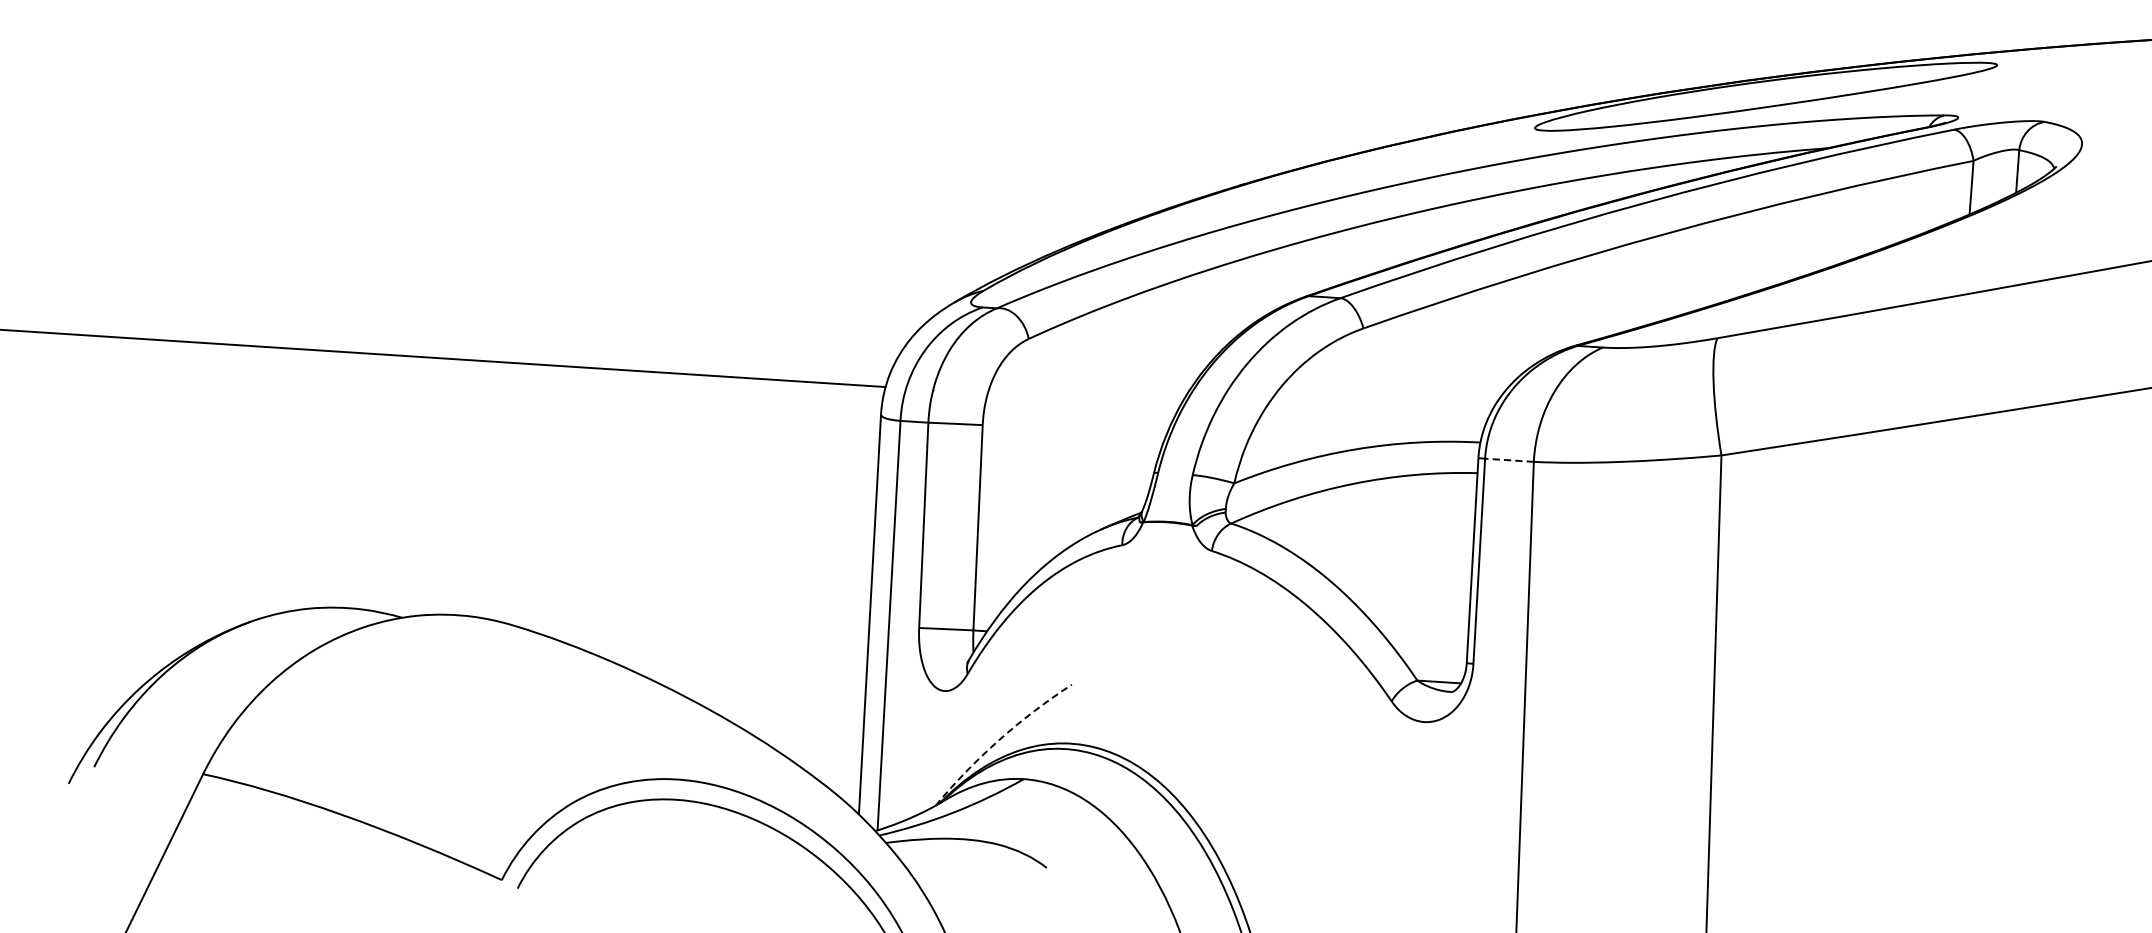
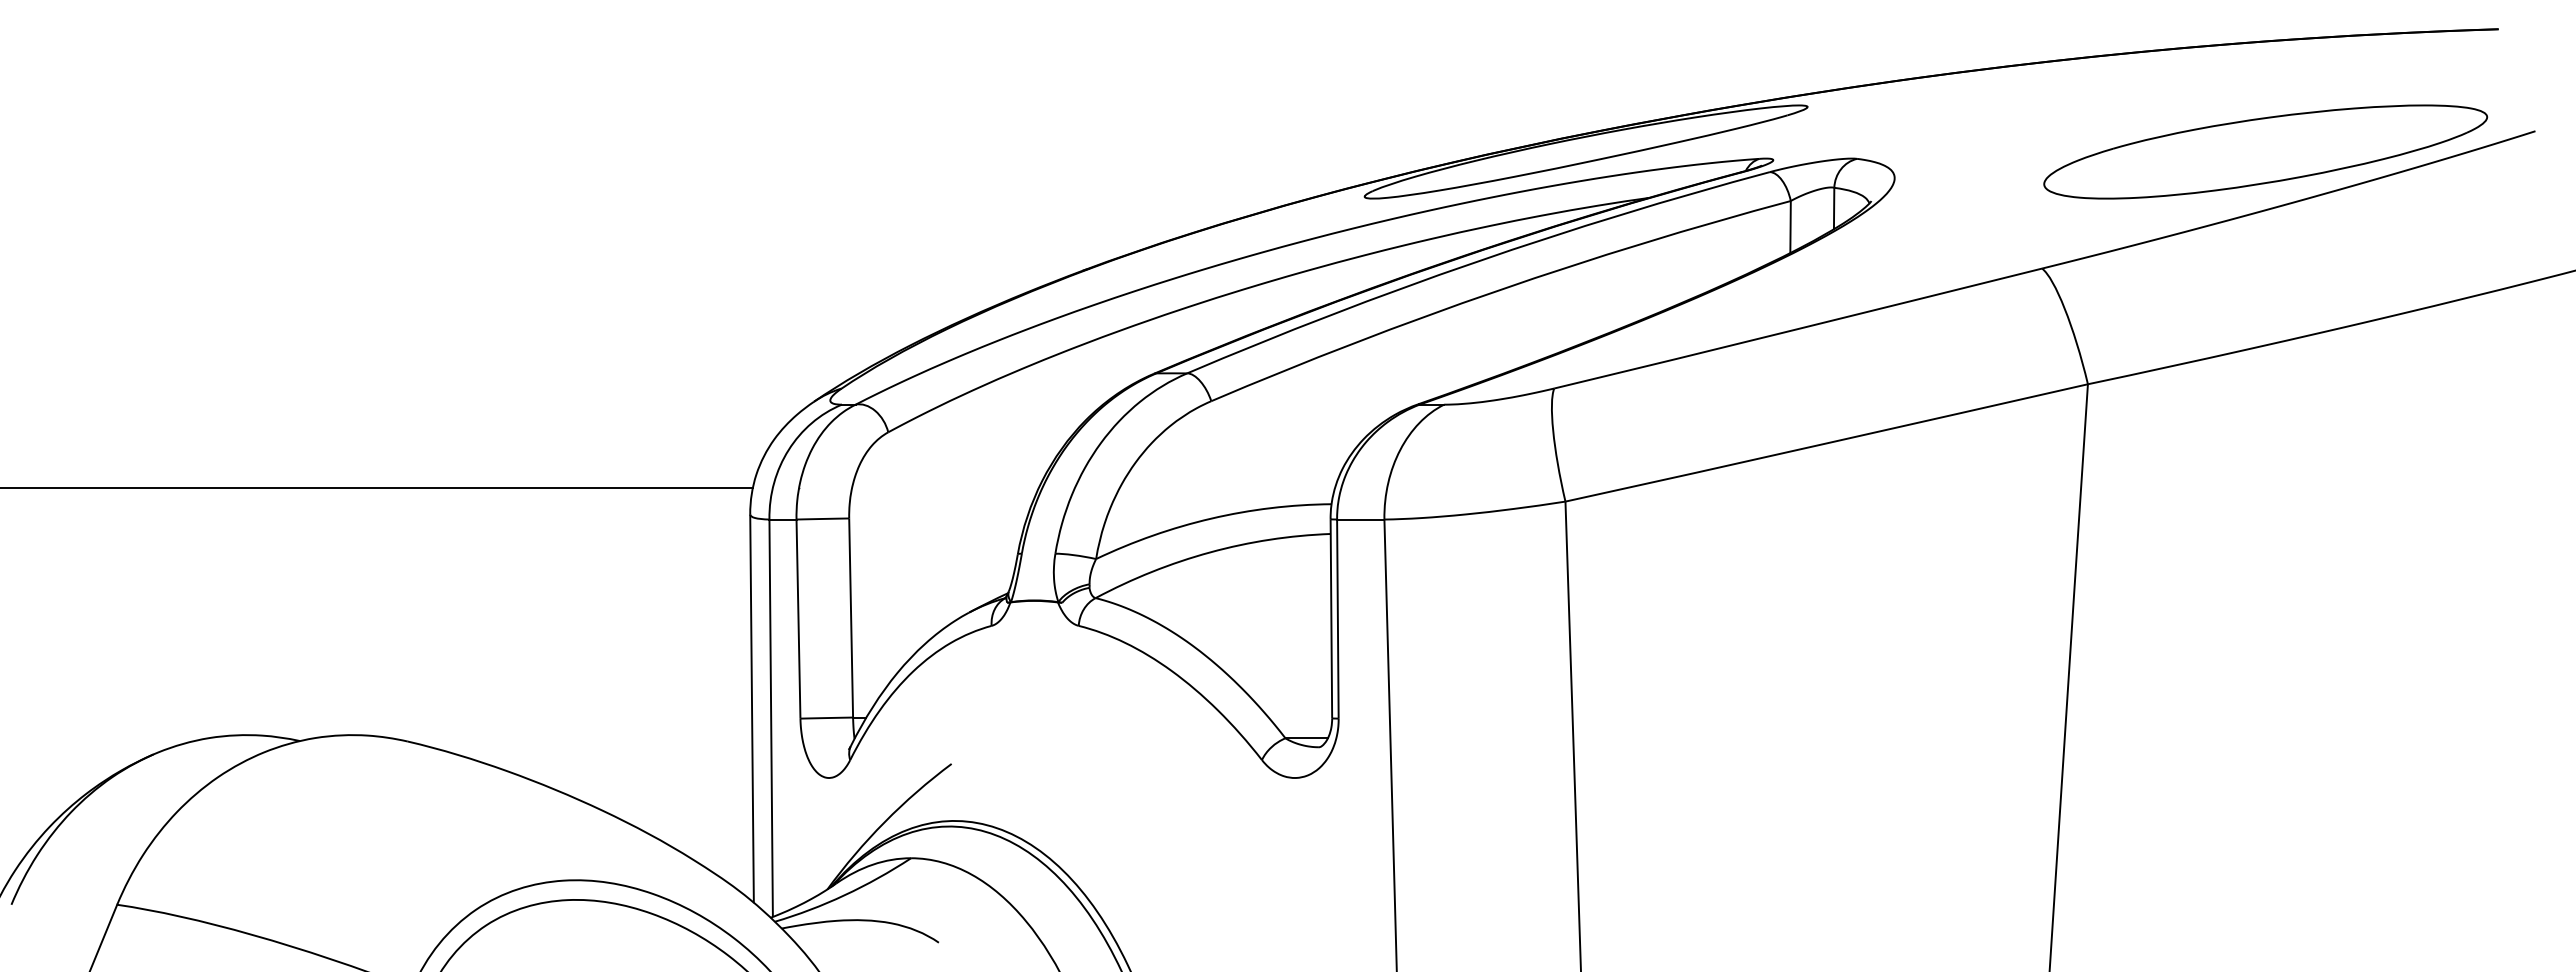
line: (1509, 460) -> (1360, 519), dashed -> solid
arc: (998, 740) -> (884, 822), dashed -> solid

